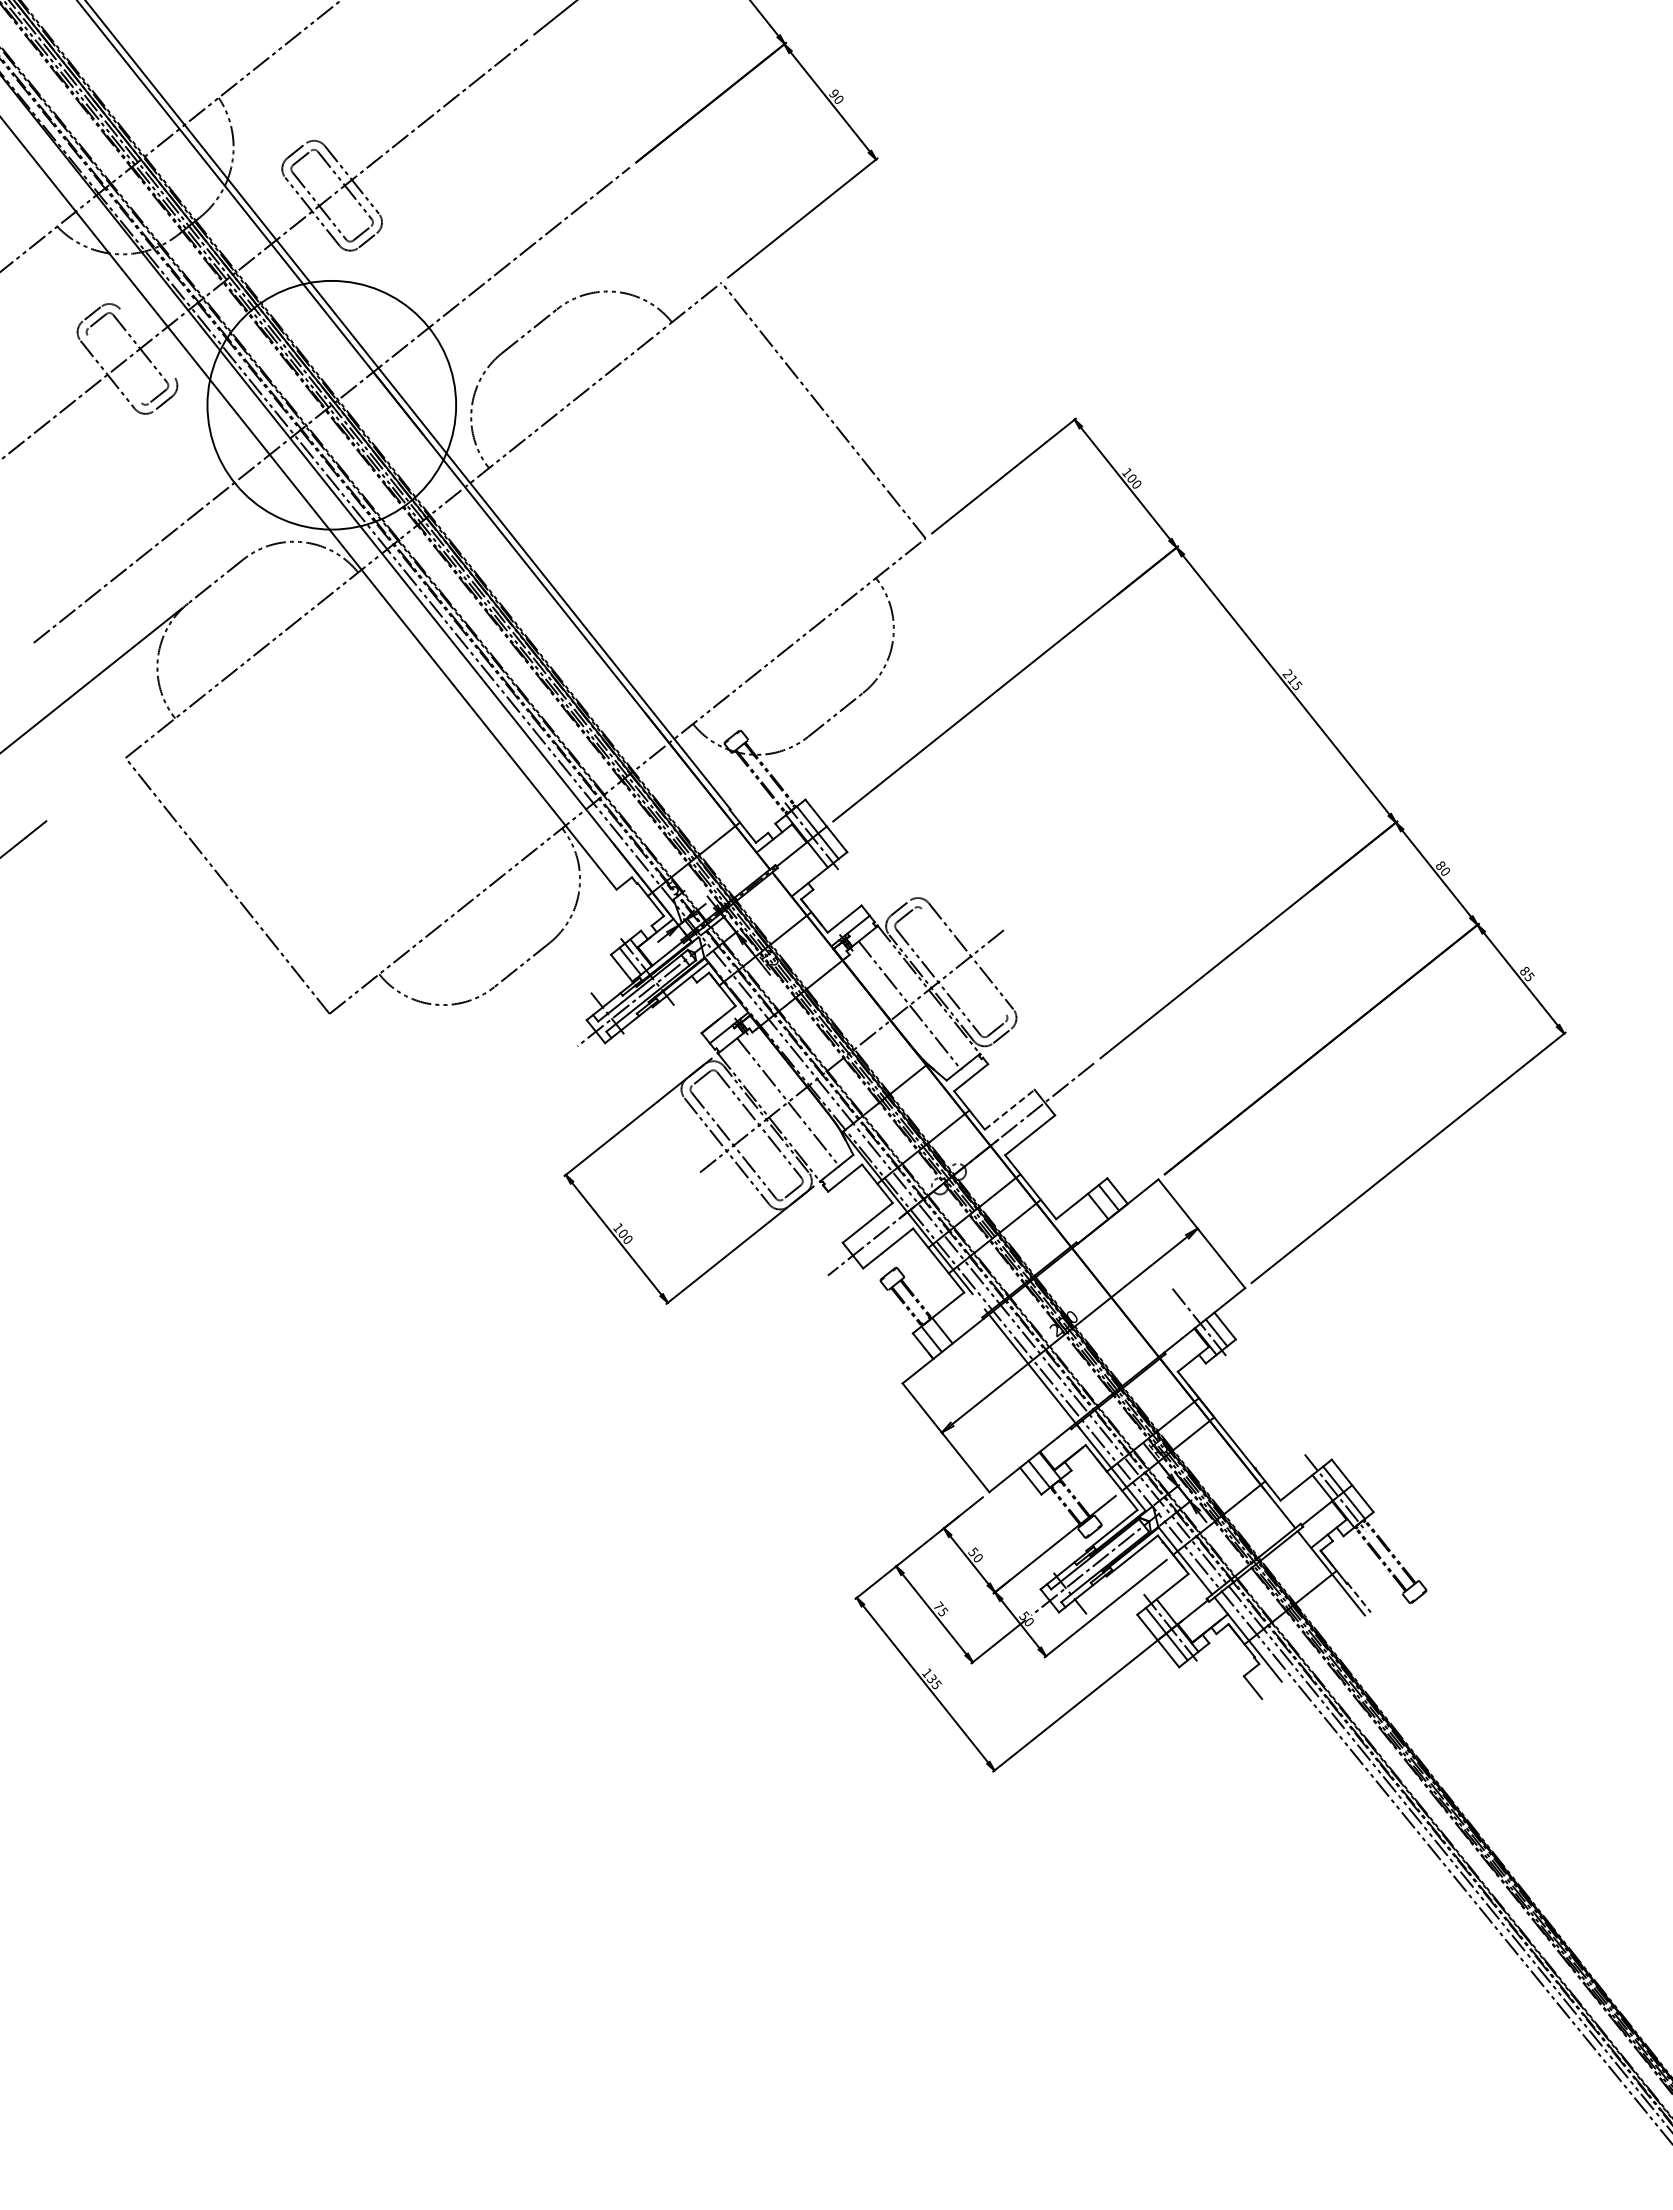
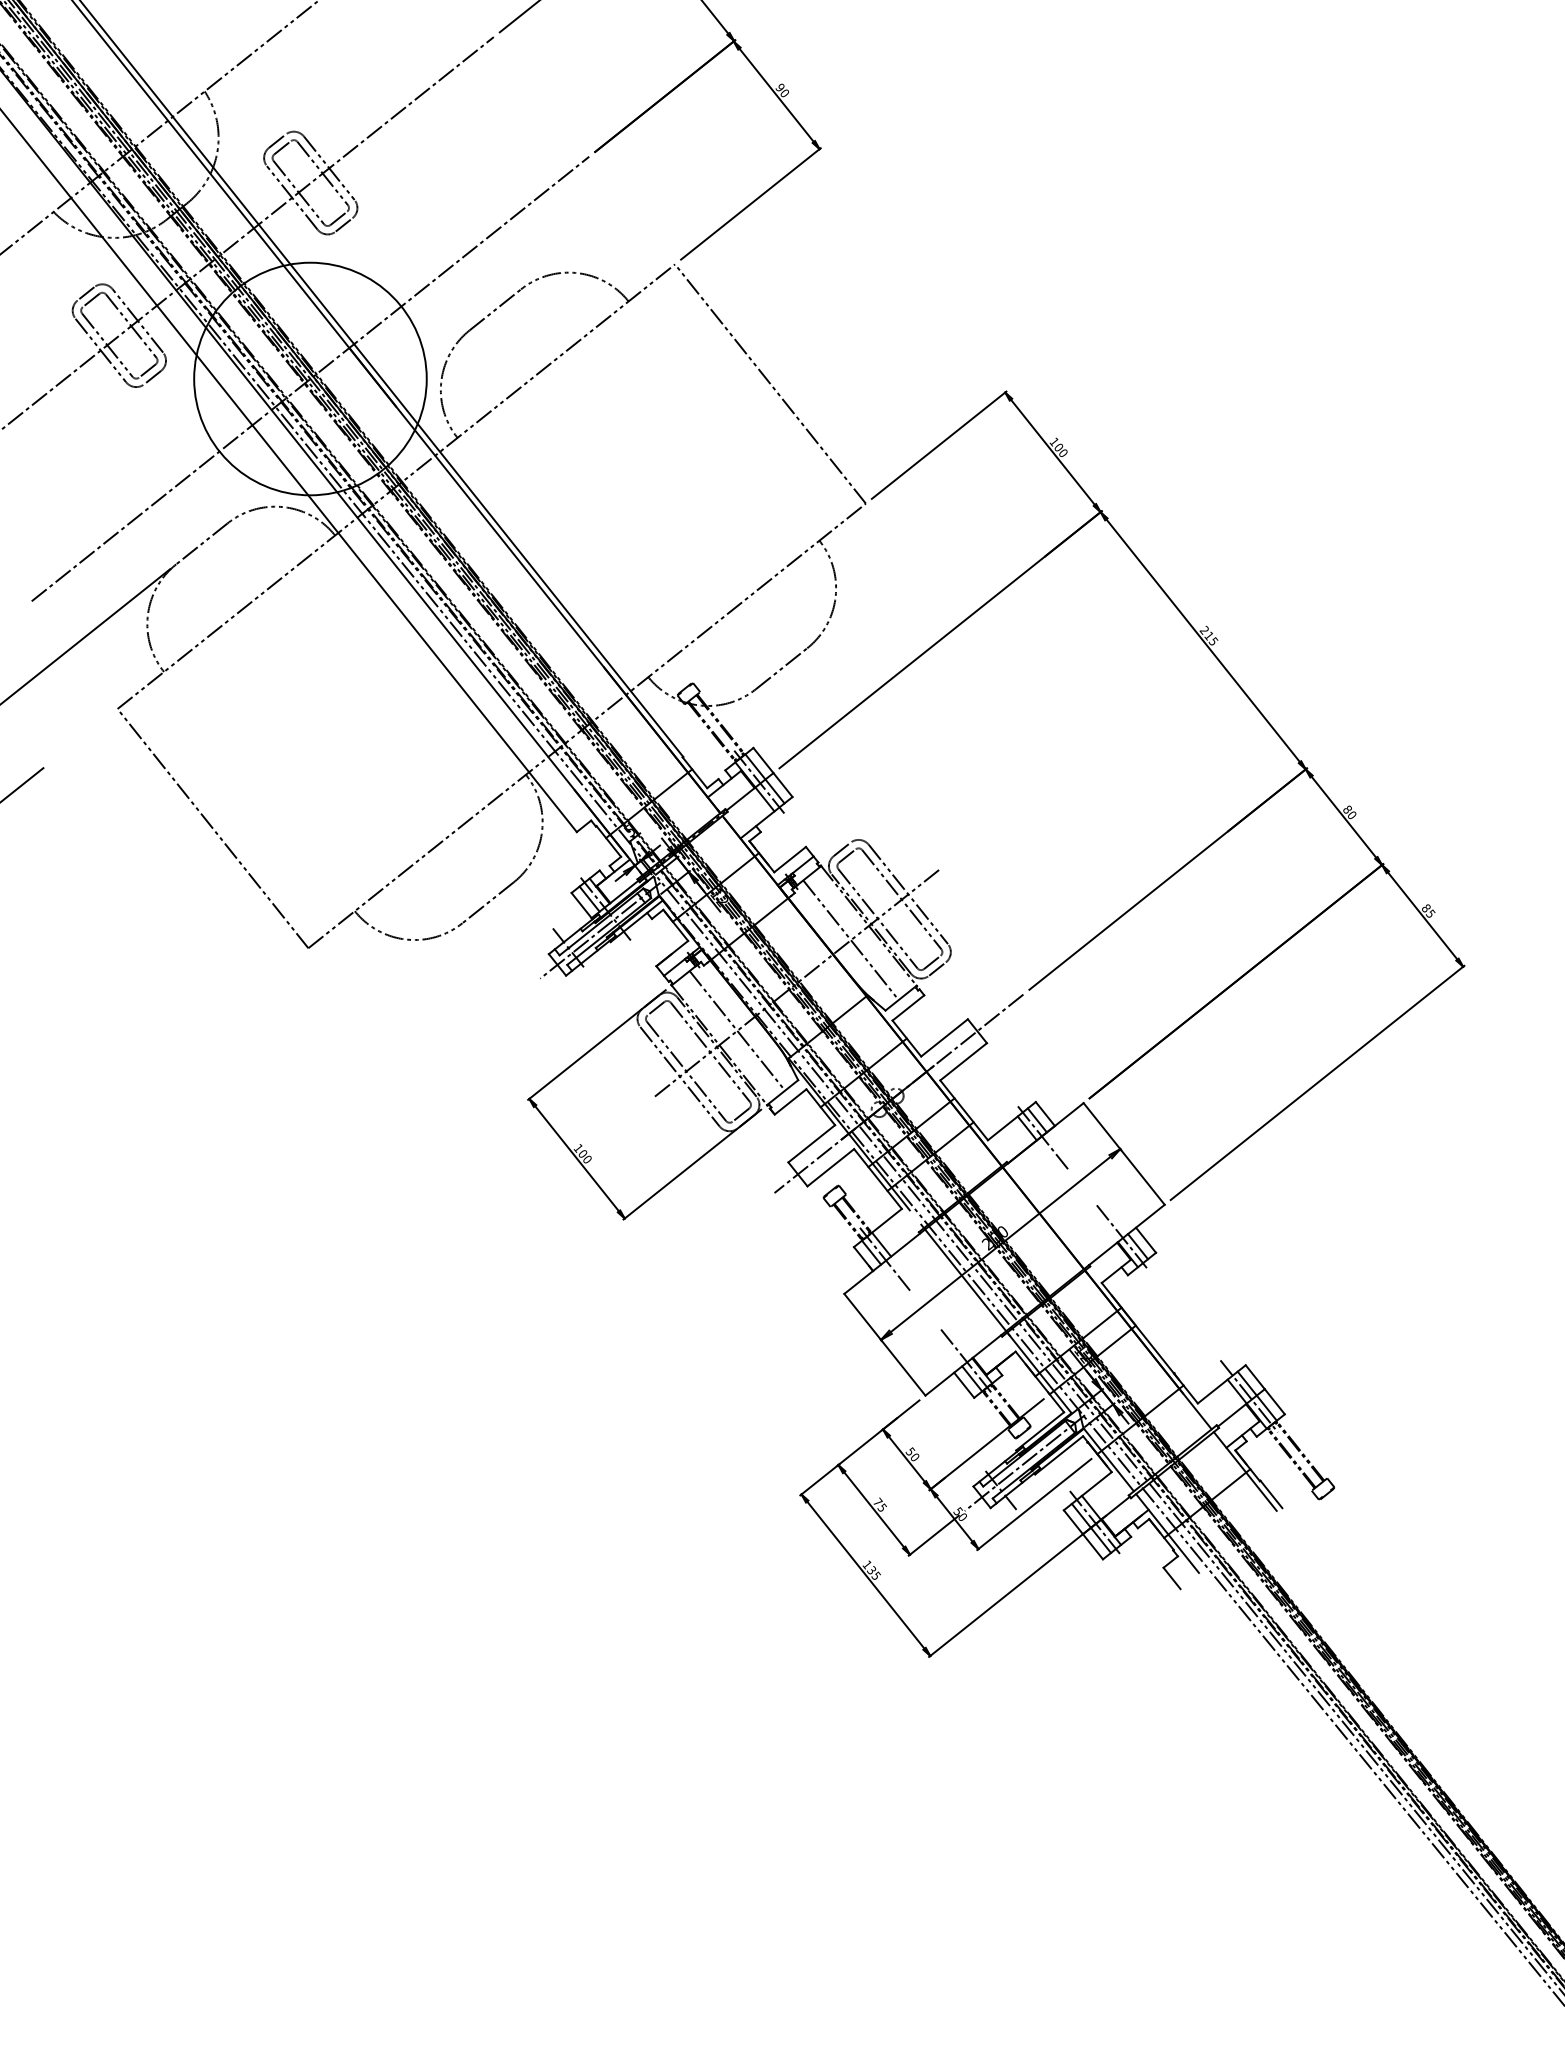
line: (147, 343) -> (138, 321), added
line: (114, 369) -> (107, 345), added
line: (963, 961) -> (901, 899), added
line: (1009, 1109) -> (944, 1037), dashed -> solid
line: (1113, 1214) -> (1041, 1135), added
line: (947, 1347) -> (886, 1260), added
line: (1033, 1456) -> (966, 1362), added
line: (1359, 1597) -> (1271, 1494), dashed -> solid

